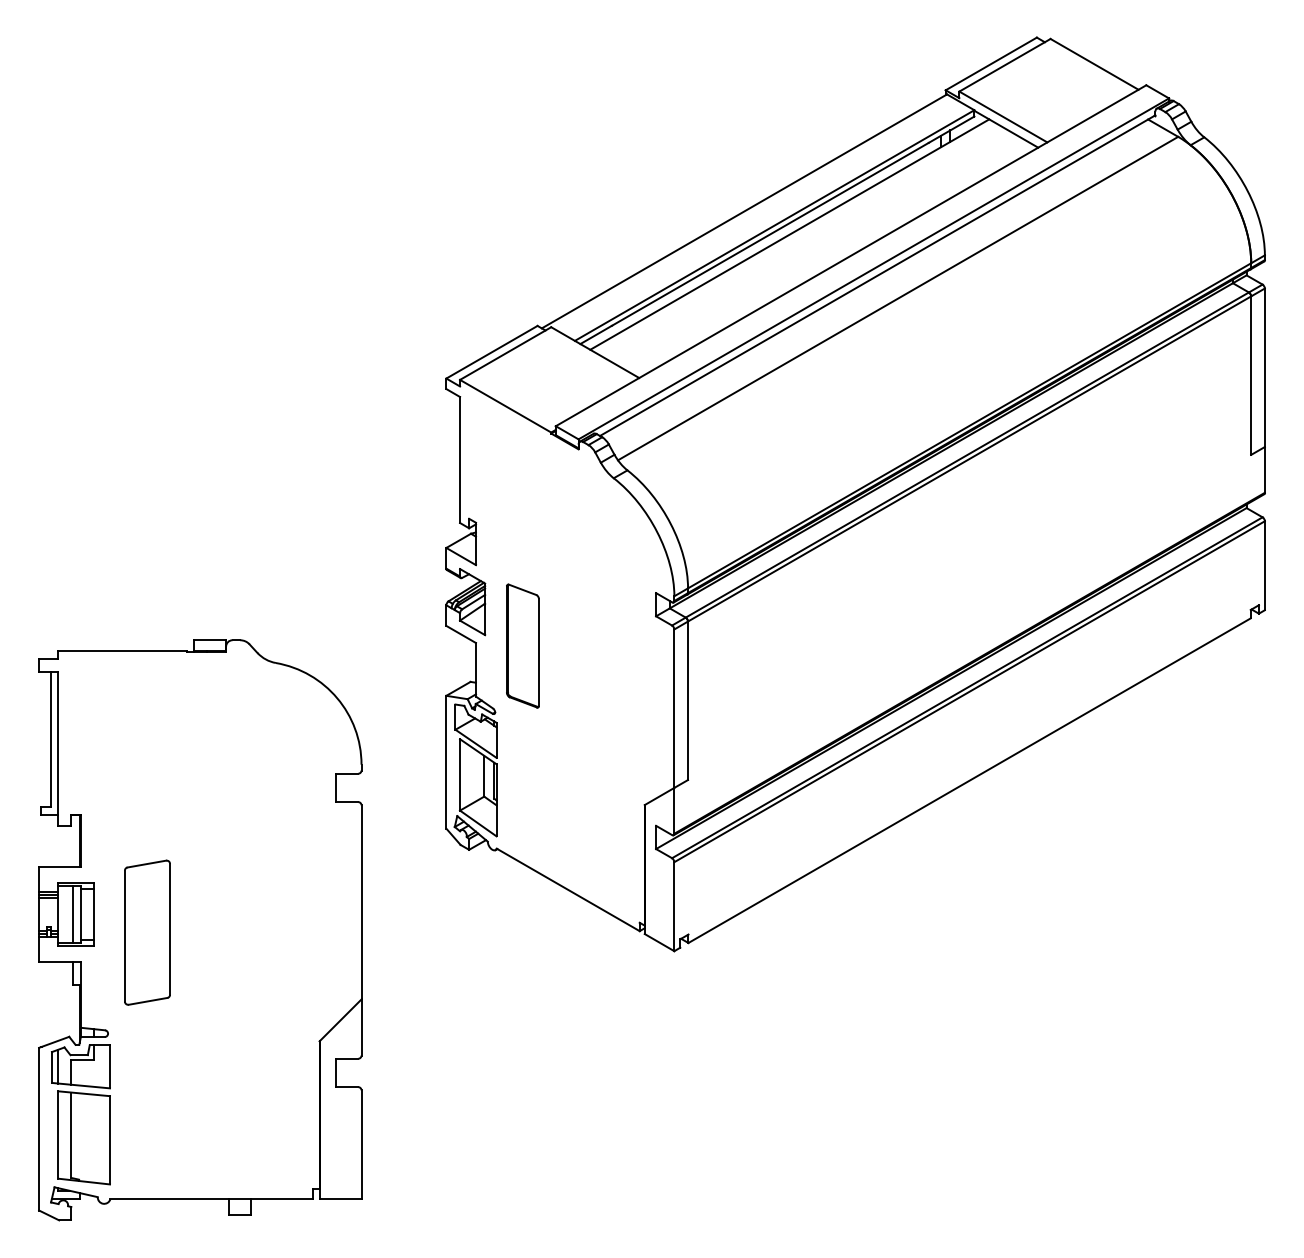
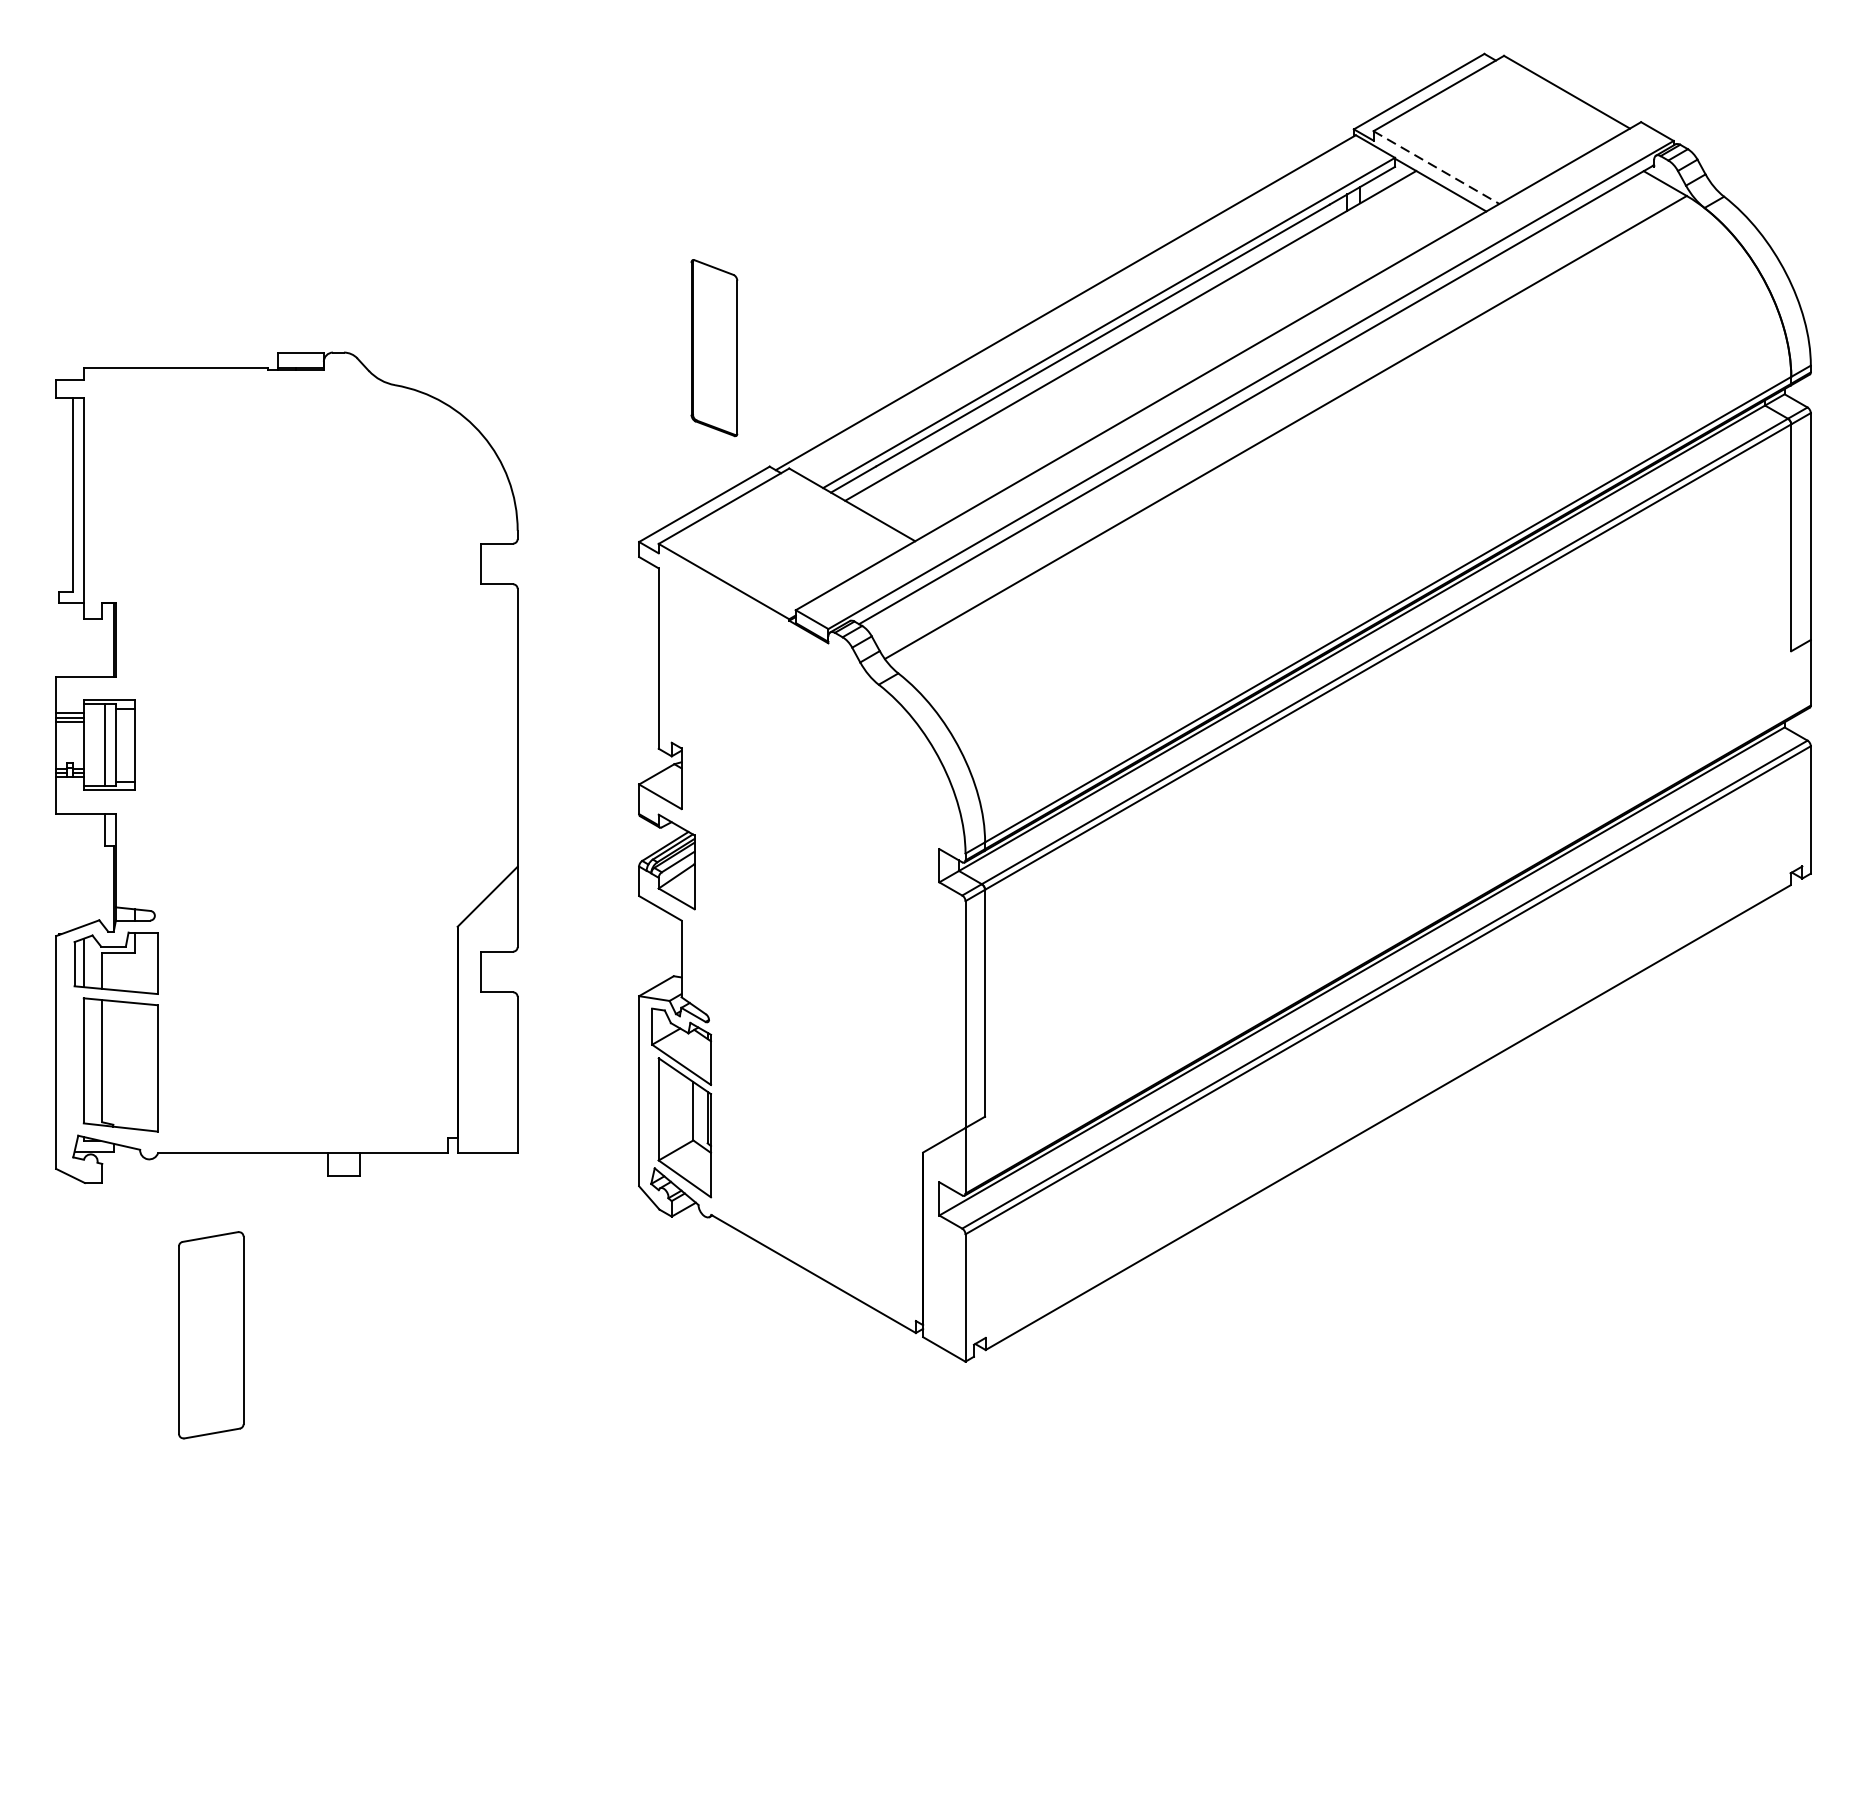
line: (1003, 117) -> (1436, 168), solid -> dashed
part: (522, 645) -> (713, 347), moved
part: (200, 930) -> (287, 768), moved

